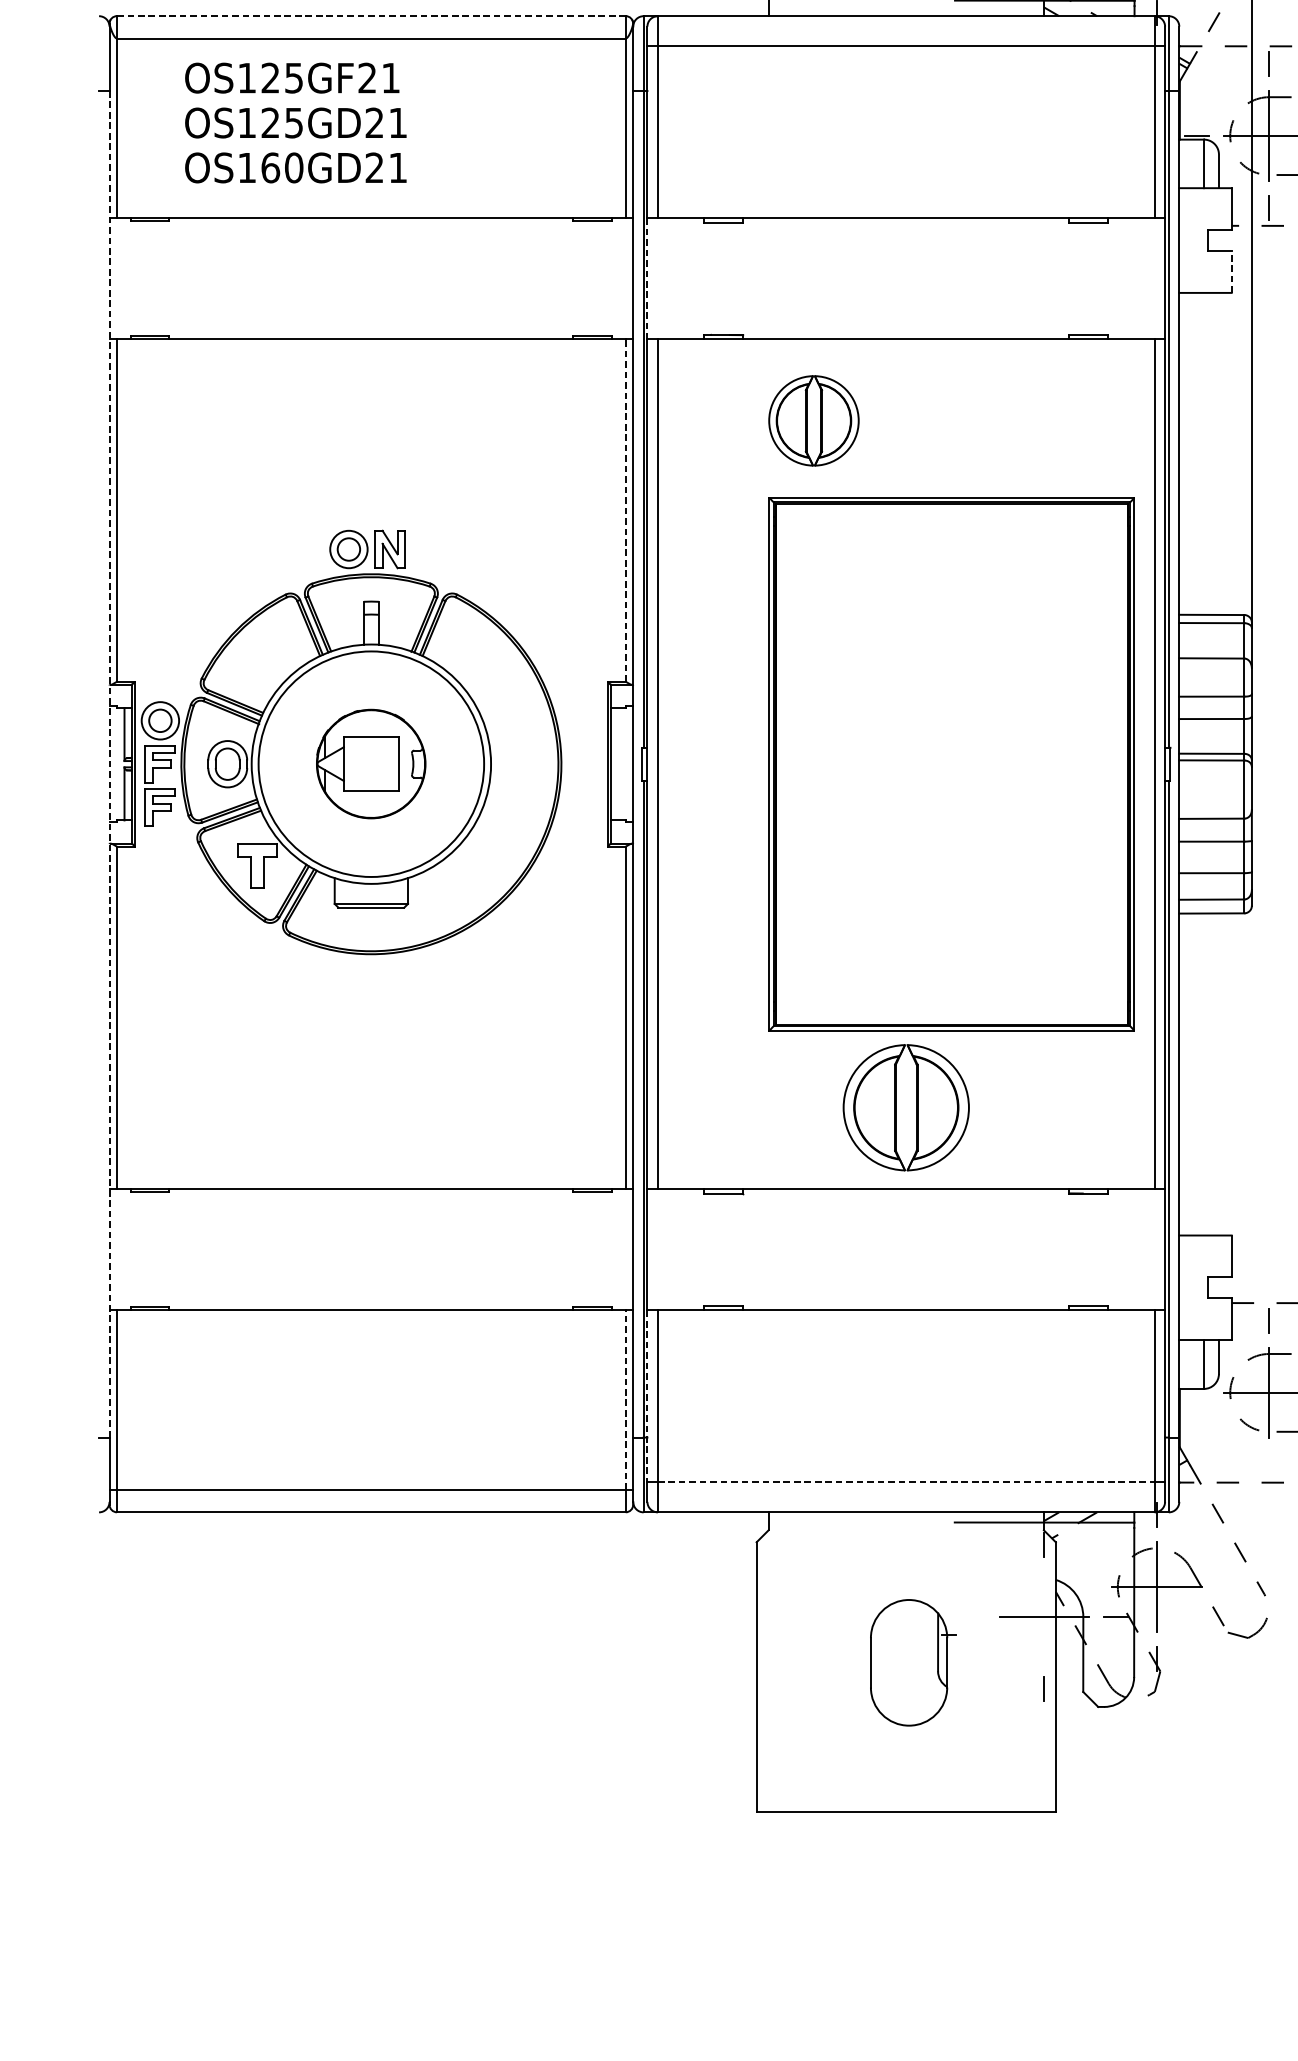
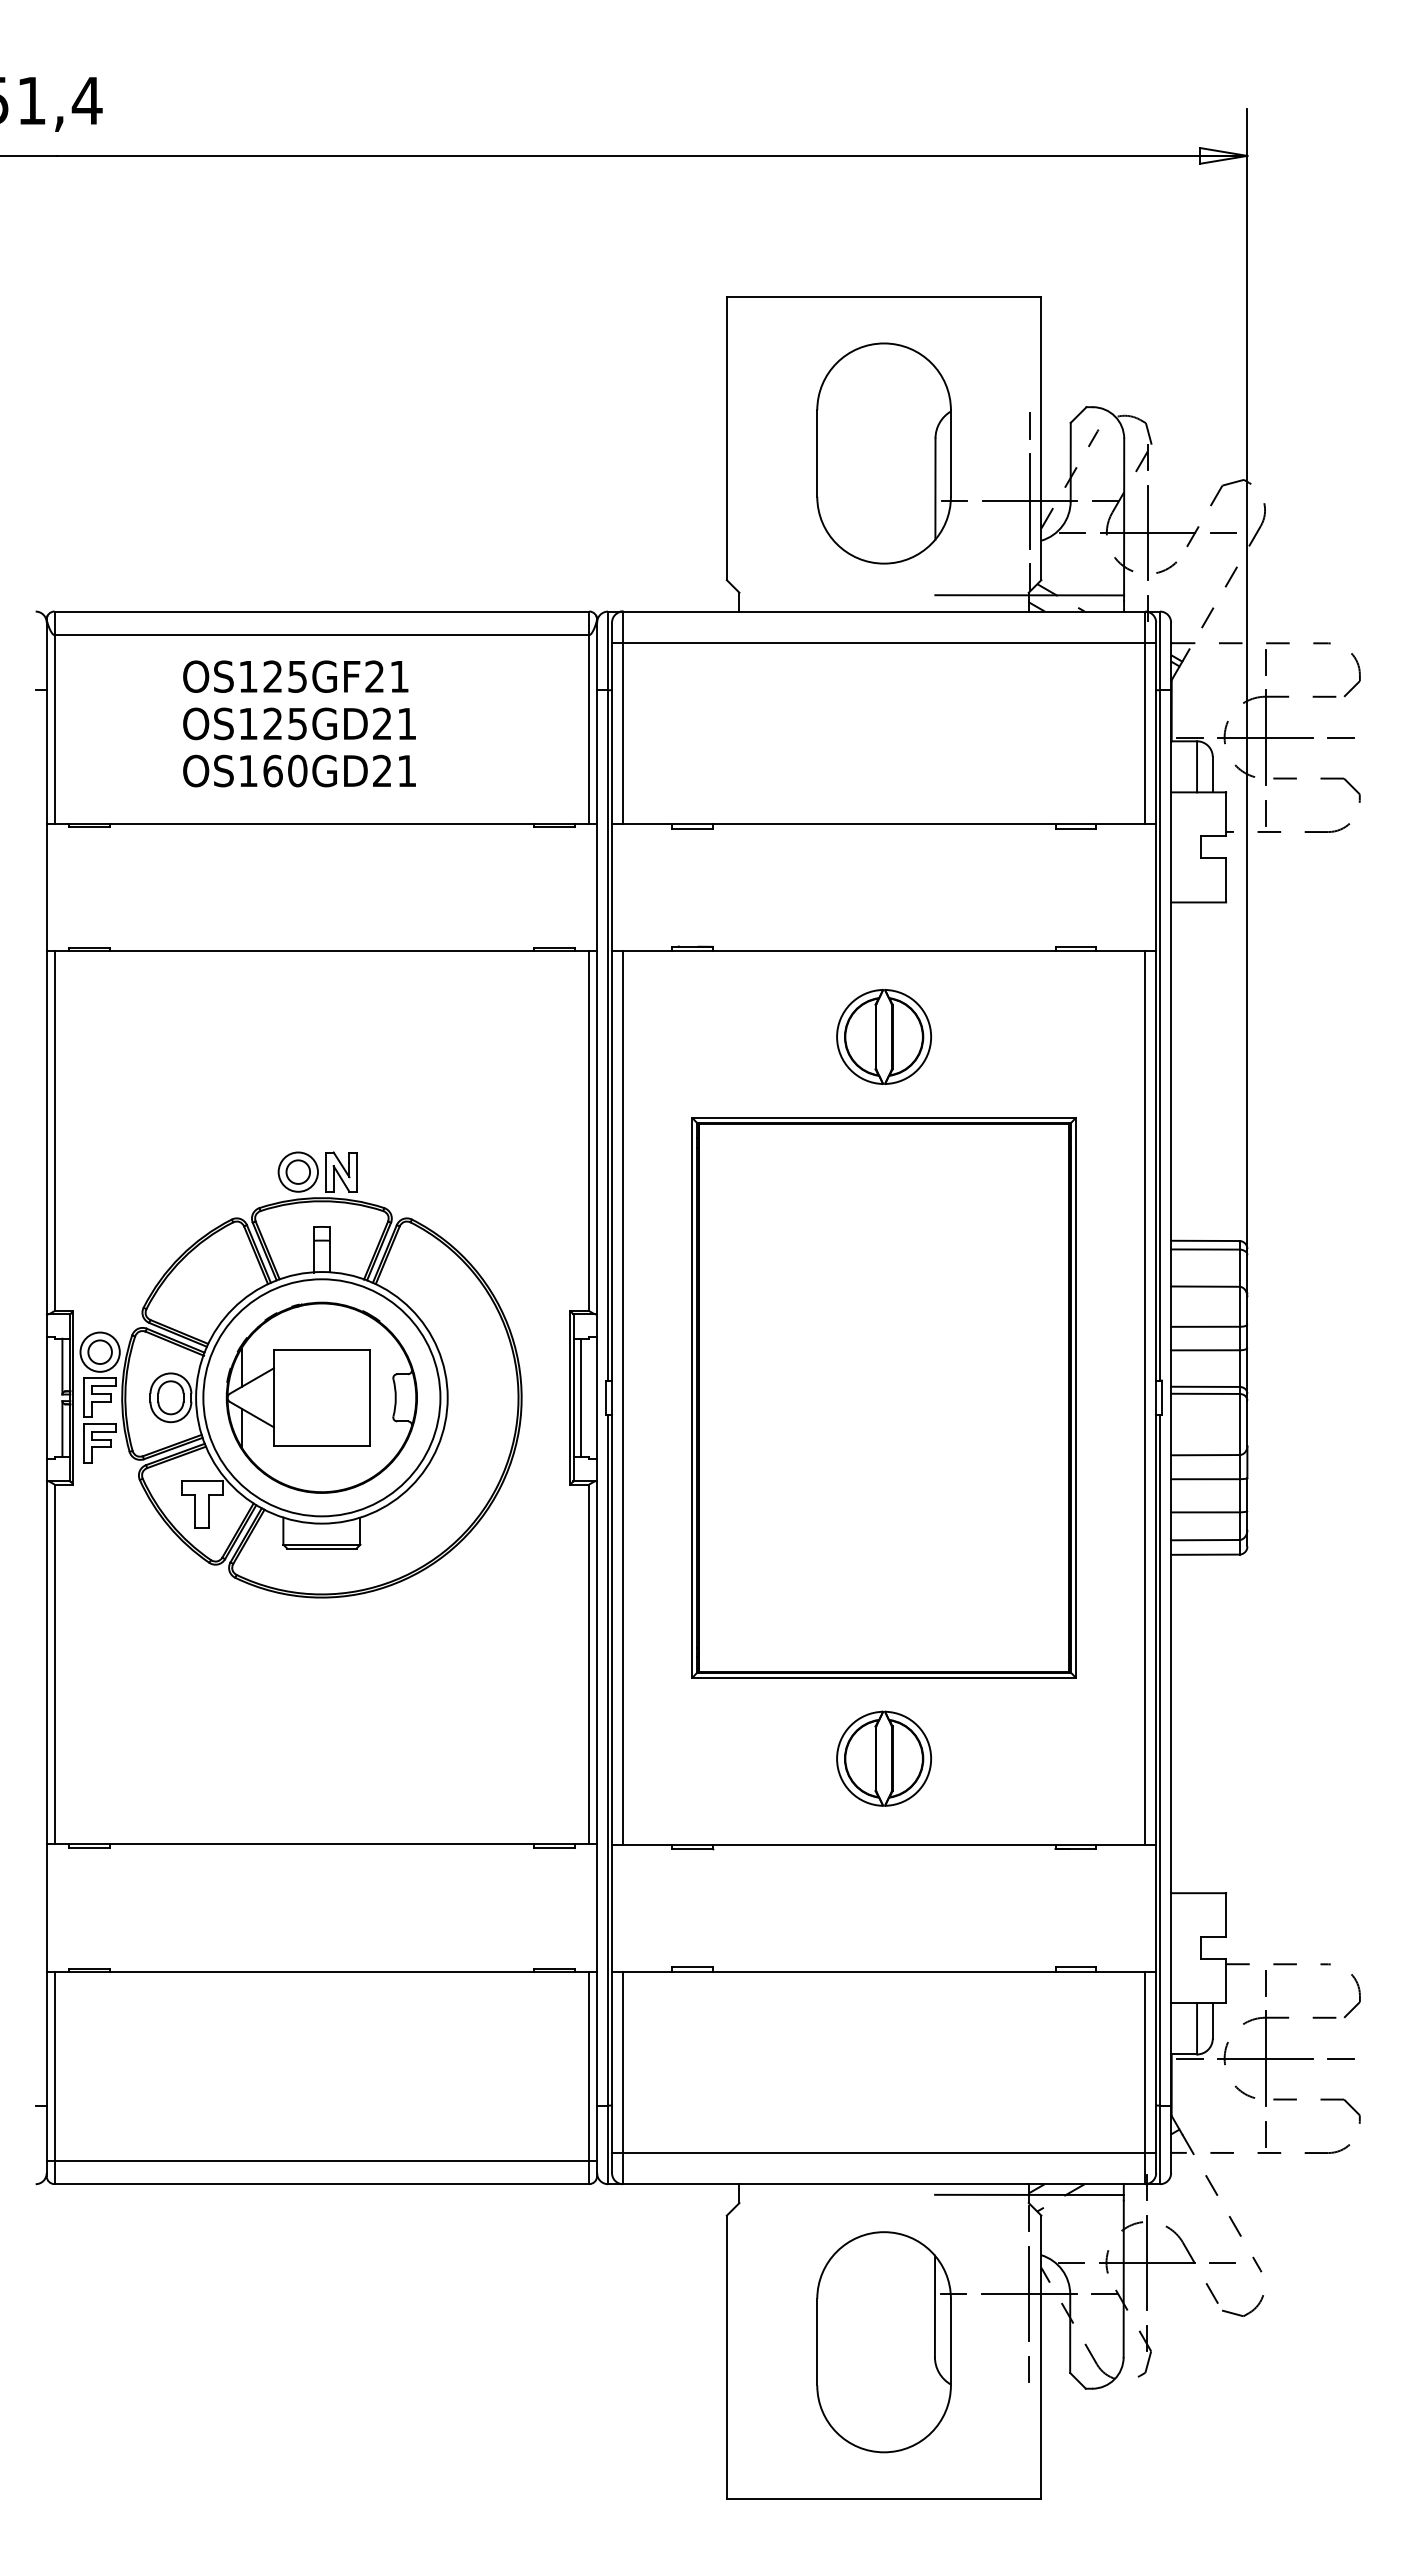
line: (371, 16) -> (322, 611), dashed -> solid
text: (295, 122) -> (299, 723), moved
line: (1232, 271) -> (1226, 879), dashed -> solid
line: (647, 278) -> (612, 887), dashed -> solid
part: (813, 420) -> (883, 1036), moved
line: (625, 510) -> (589, 1131), dashed -> solid
line: (109, 763) -> (46, 1397), dashed -> solid
part: (370, 763) -> (321, 1397), size x1.67
line: (618, 763) -> (581, 1397), added
part: (951, 763) -> (883, 1397), moved
part: (905, 1107) -> (883, 1758), size x0.71
line: (1196, 1392) -> (1189, 2058), added
line: (647, 1396) -> (612, 2062), dashed -> solid
line: (625, 1399) -> (589, 2065), dashed -> solid
line: (1269, 1464) -> (1265, 2133), added
line: (906, 1482) -> (884, 2152), dashed -> solid
line: (1084, 1586) -> (1071, 2262), added
line: (1228, 1586) -> (1222, 2262), added
line: (1044, 1617) -> (1029, 2294), added
part: (913, 1662) -> (891, 2342), size x1.67

